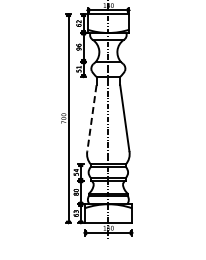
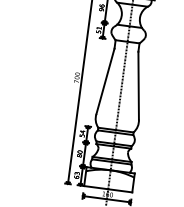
line: (91, 118) -> (105, 81), dashed -> solid

